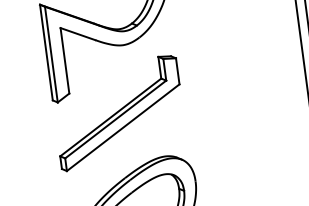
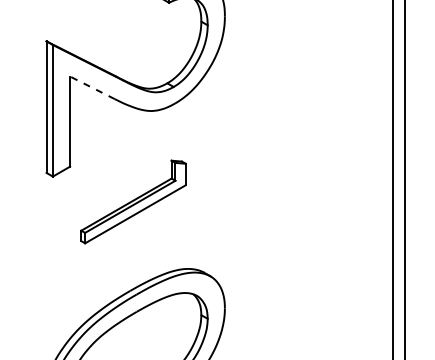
line: (77, 33) -> (92, 87), solid -> dashed
part: (118, 112) -> (133, 201), size x0.6

